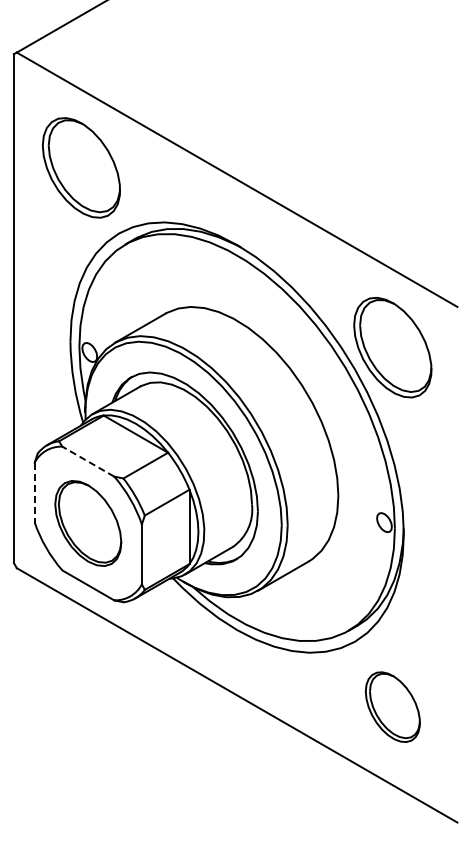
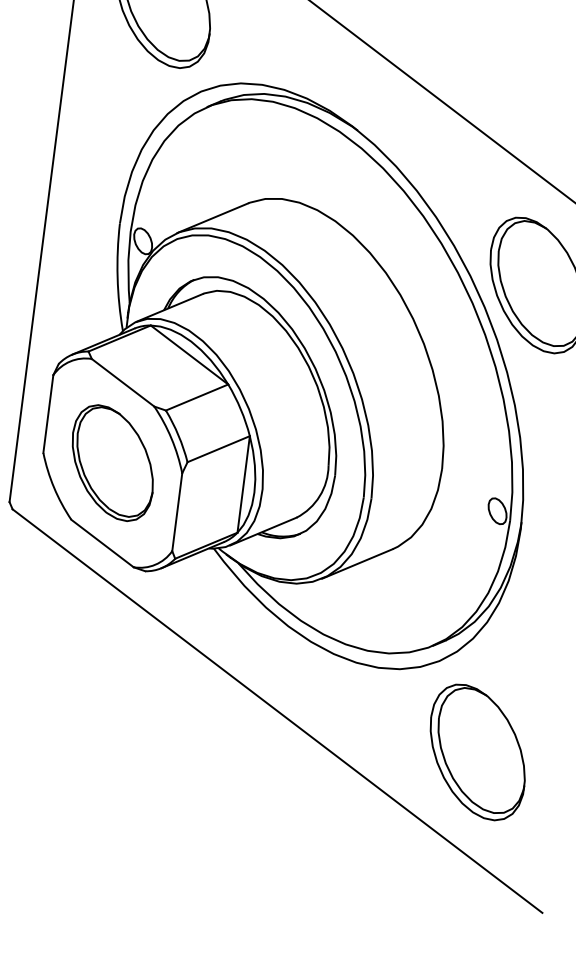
line: (88, 461) -> (123, 382), dashed -> solid
line: (34, 492) -> (48, 413), dashed -> solid
part: (392, 706) -> (477, 751), size x1.43

